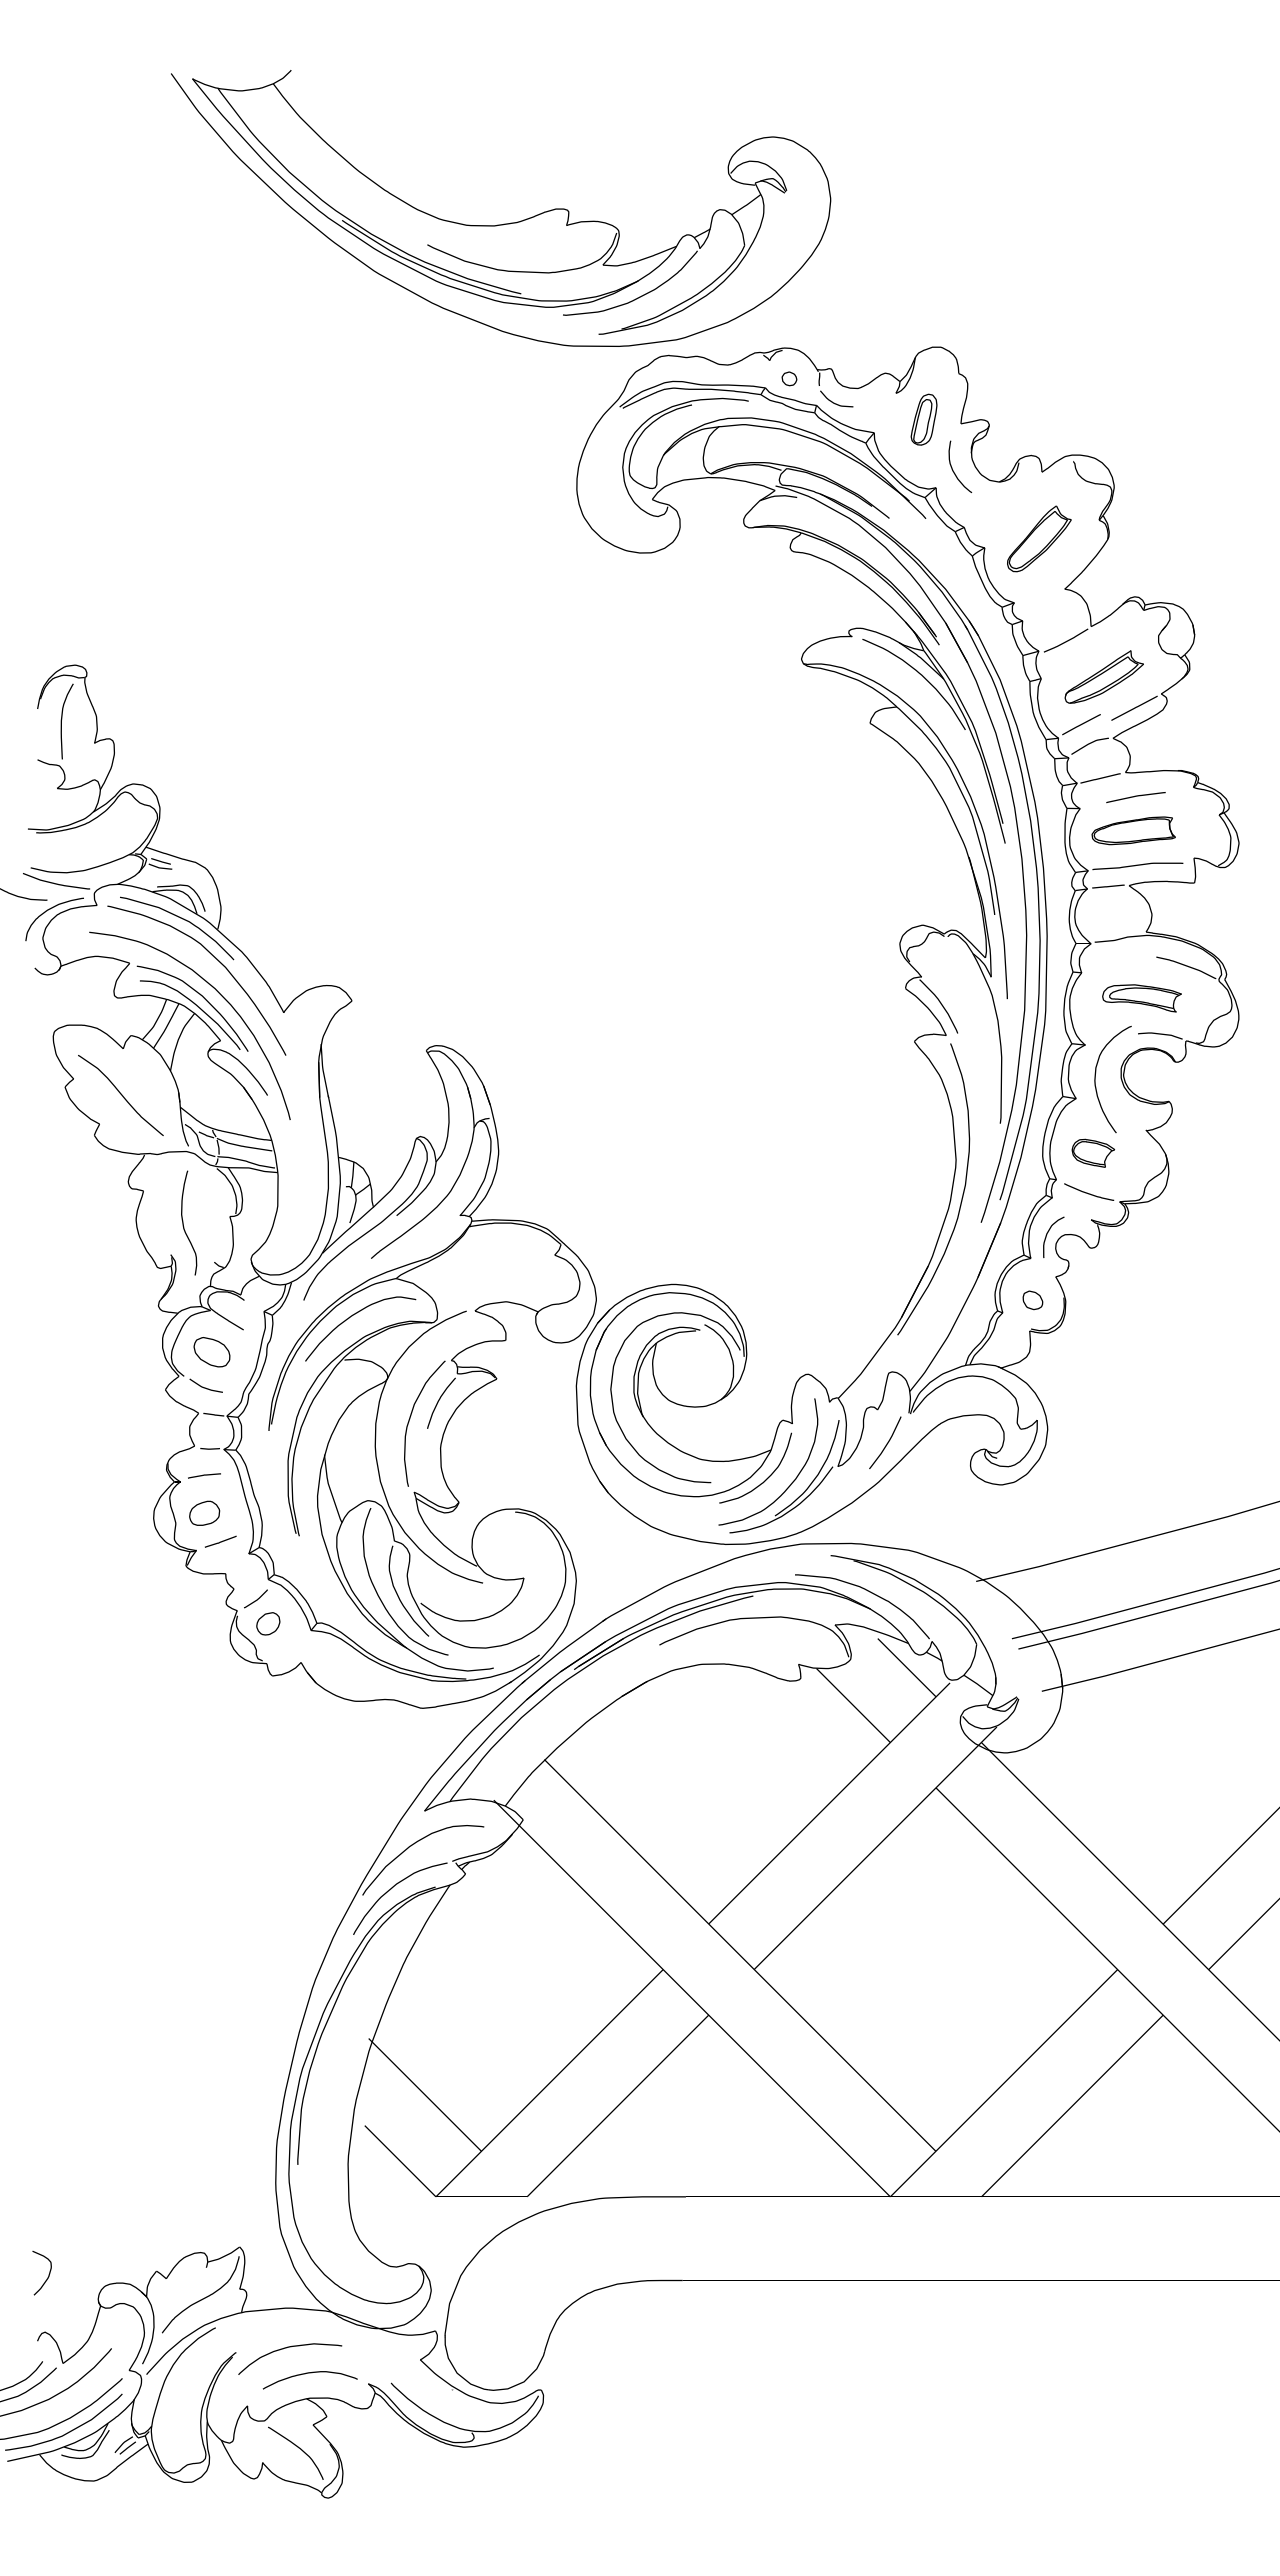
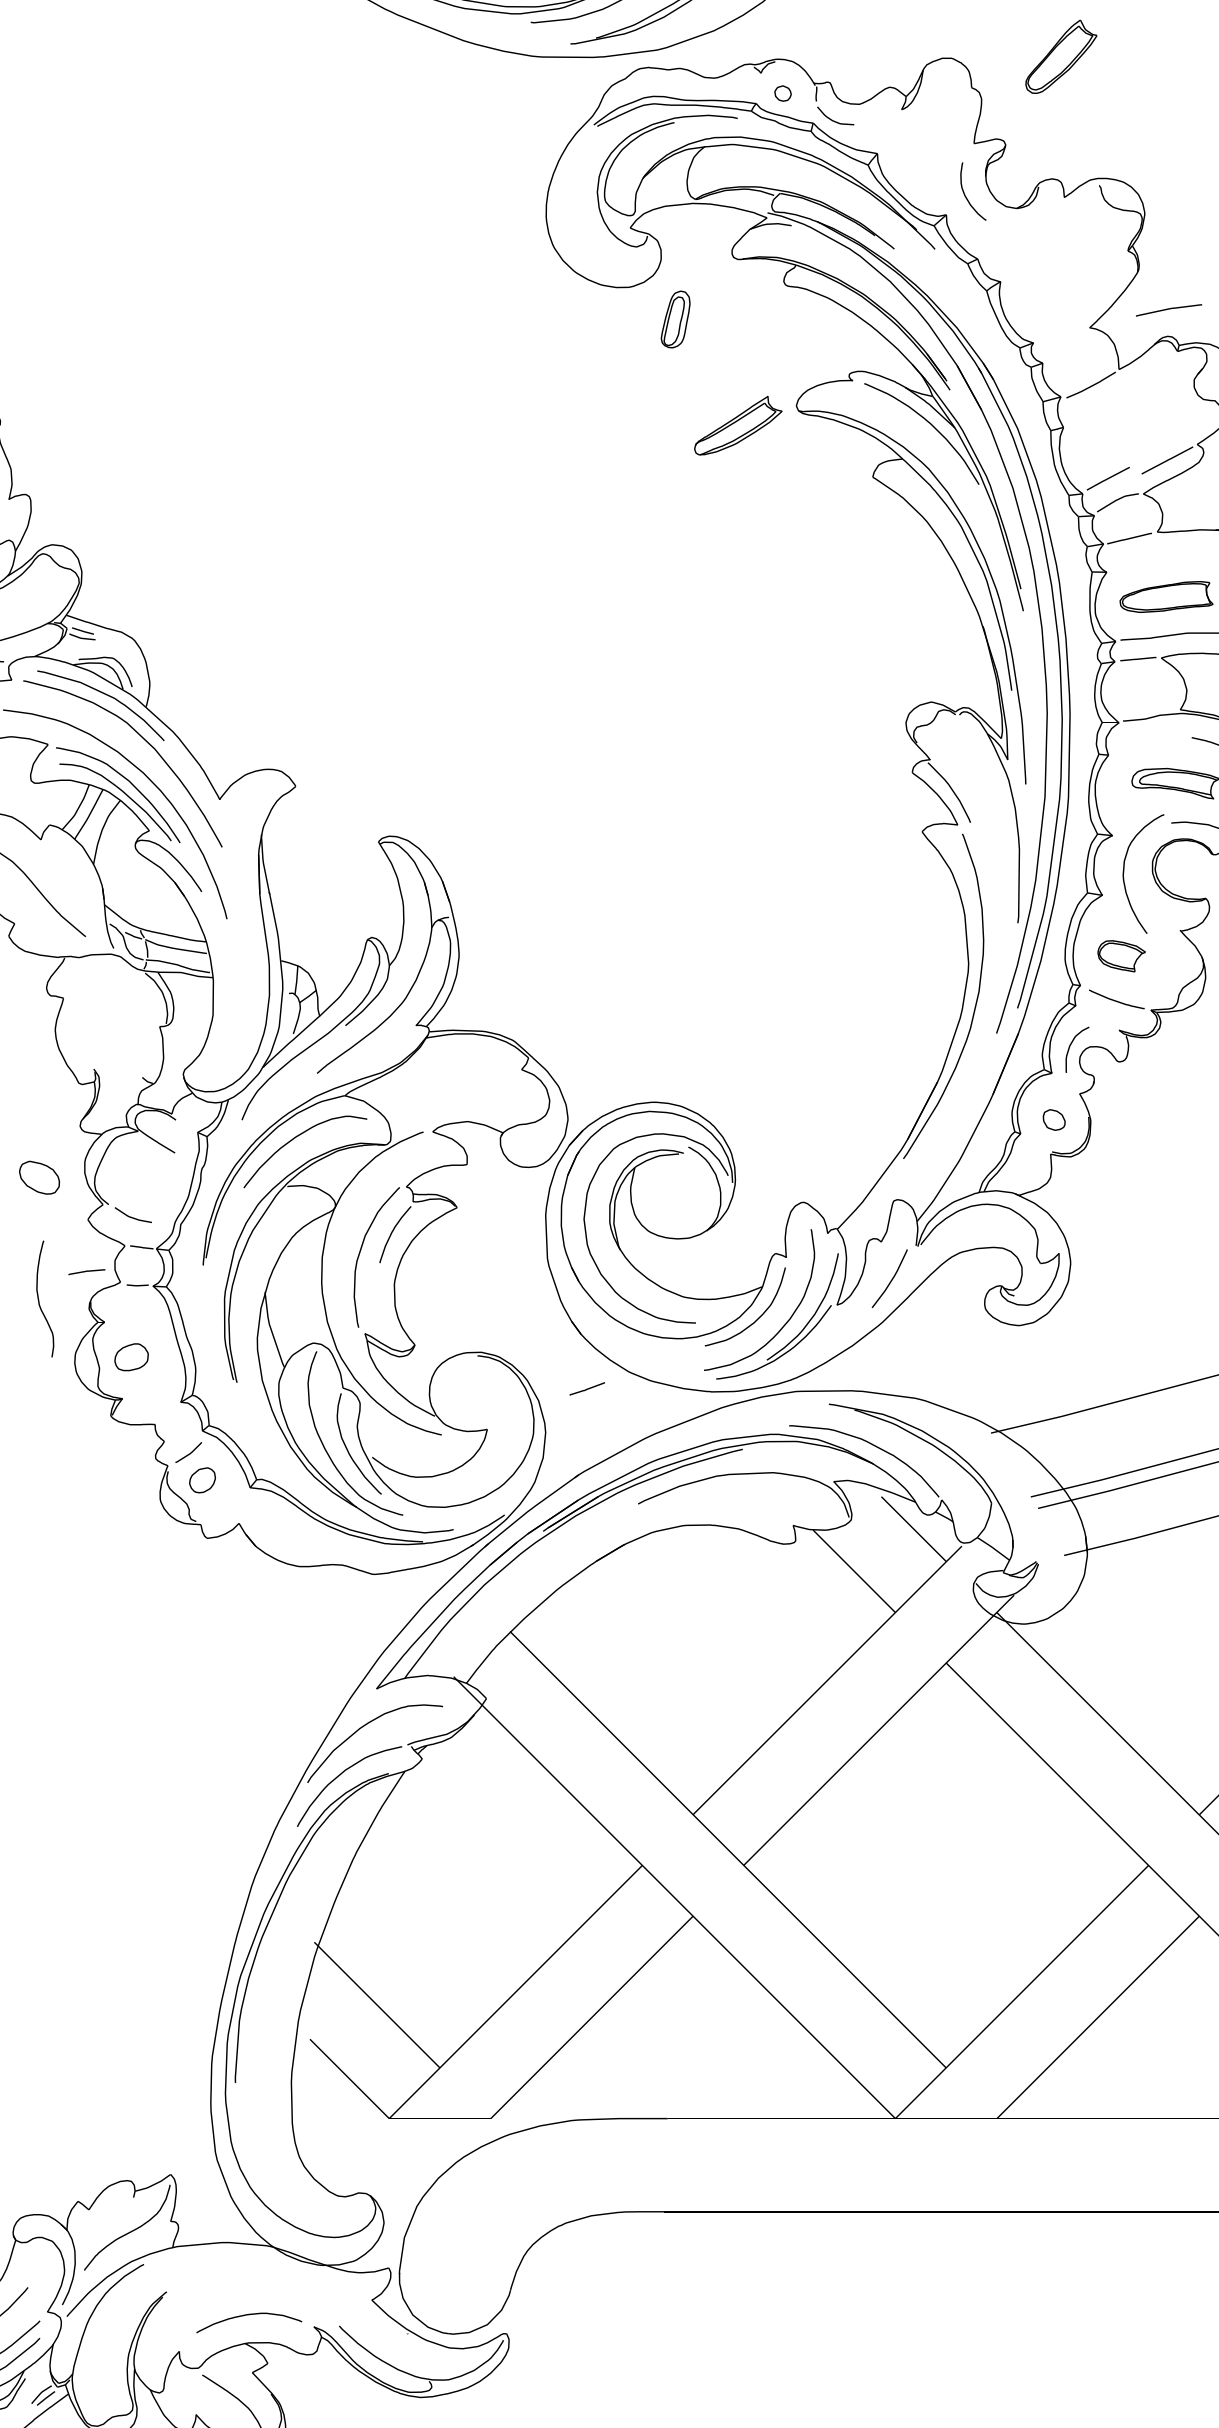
part: (923, 419) -> (675, 319), moved
part: (1039, 538) -> (1061, 56), moved
part: (1103, 676) -> (737, 425), moved
curve: (1135, 796) -> (1168, 309), moved
curve: (183, 1222) -> (38, 1298), moved
part: (211, 1352) -> (38, 1178), moved
curve: (204, 1475) -> (86, 1271), moved
line: (220, 1541) -> (587, 1388), moved
curve: (286, 2348) -> (222, 2287), removed

